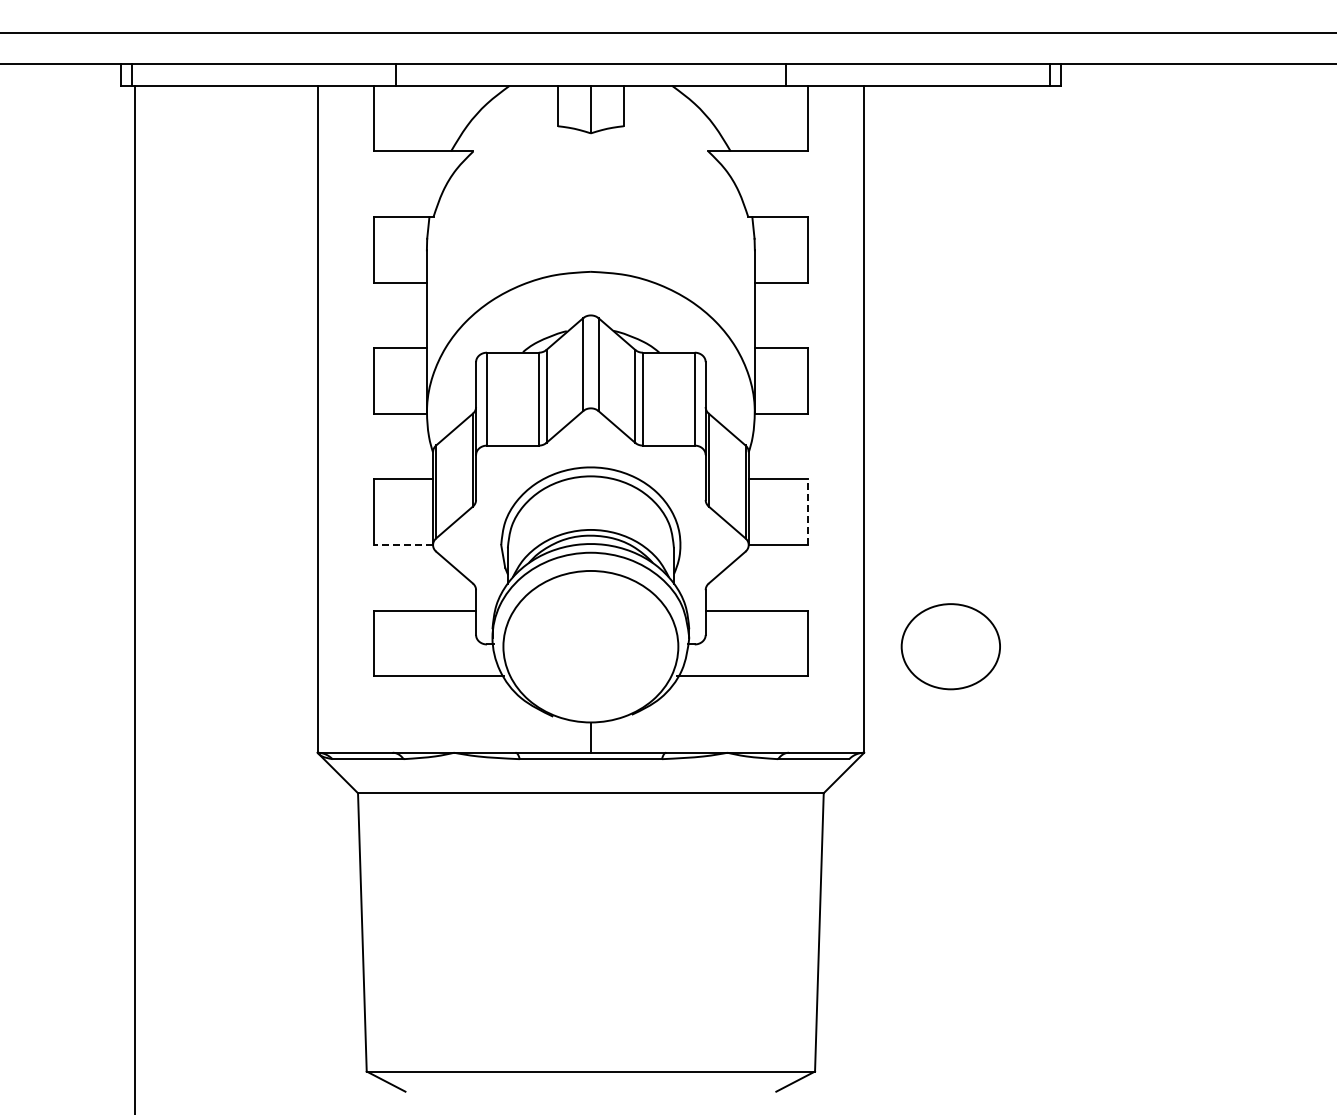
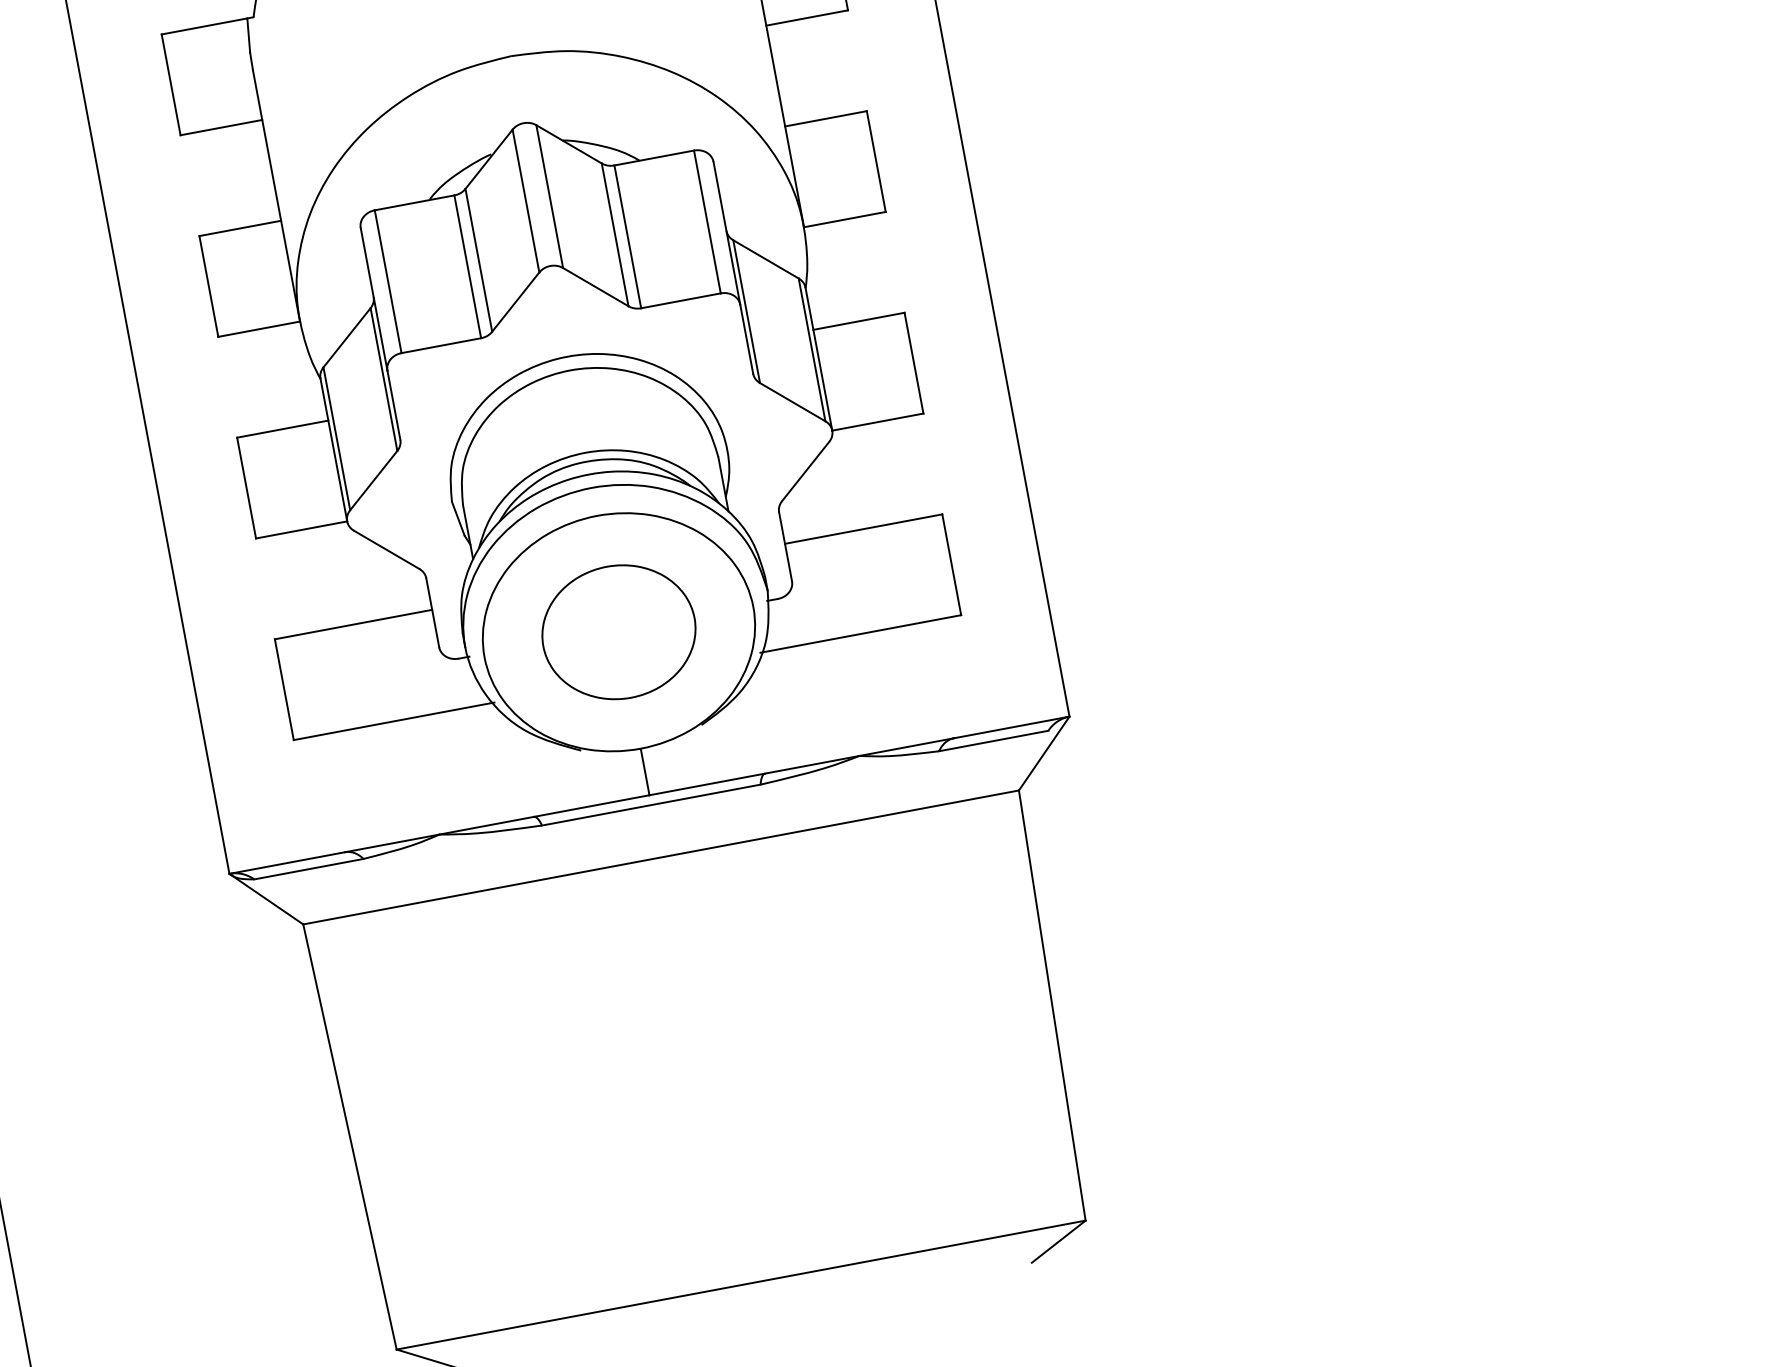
line: (808, 512) -> (914, 363), dashed -> solid
line: (403, 545) -> (301, 530), dashed -> solid
part: (950, 646) -> (618, 632), moved

